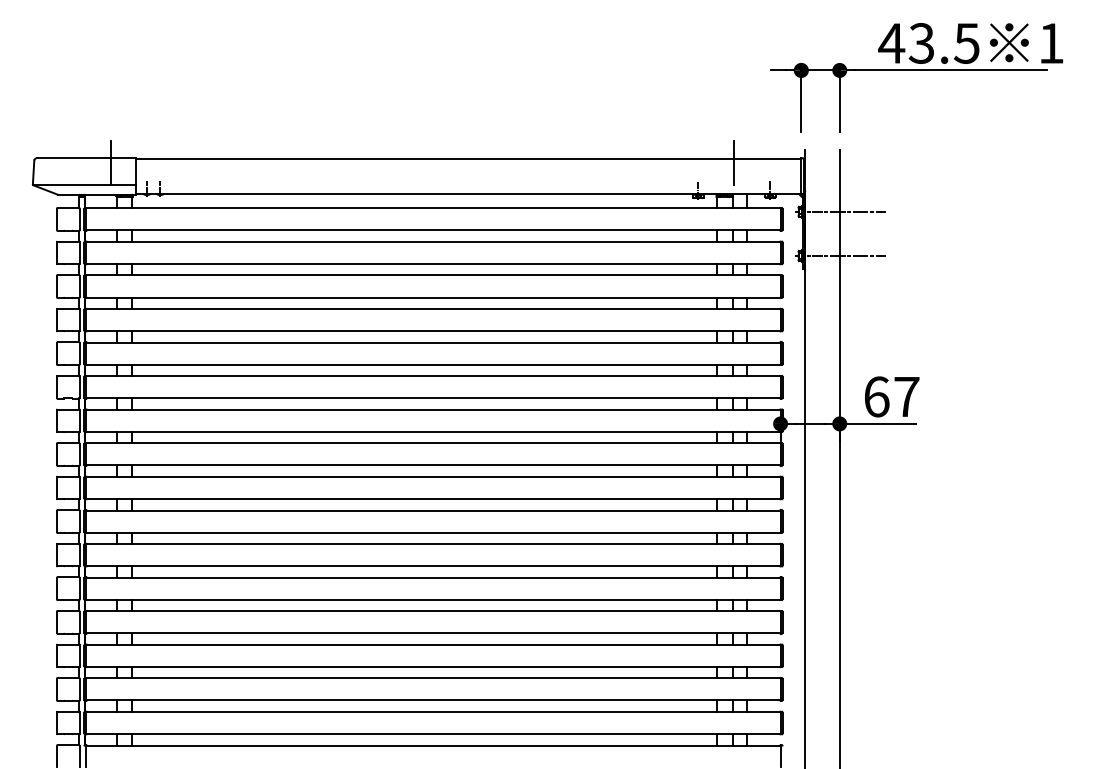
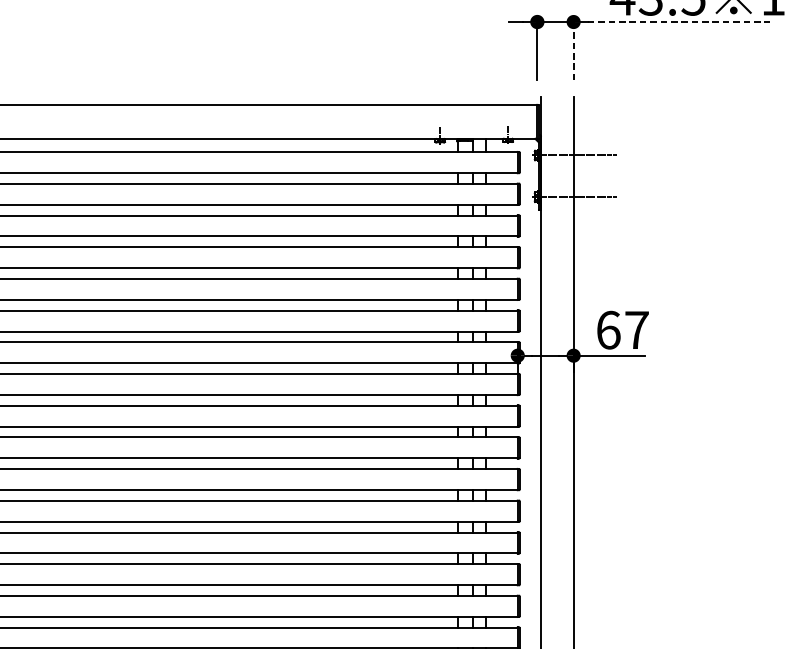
line: (951, 70) -> (679, 22), solid -> dashed
line: (839, 100) -> (573, 50), solid -> dashed
line: (733, 163) -> (473, 109), removed

